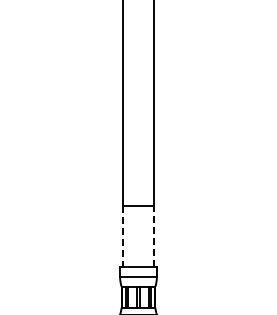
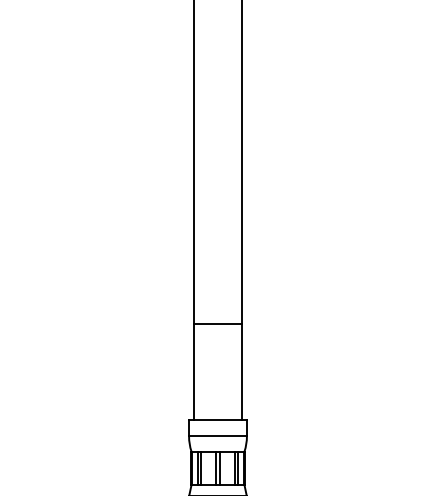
line: (123, 236) -> (194, 372), dashed -> solid
line: (153, 236) -> (241, 372), dashed -> solid

